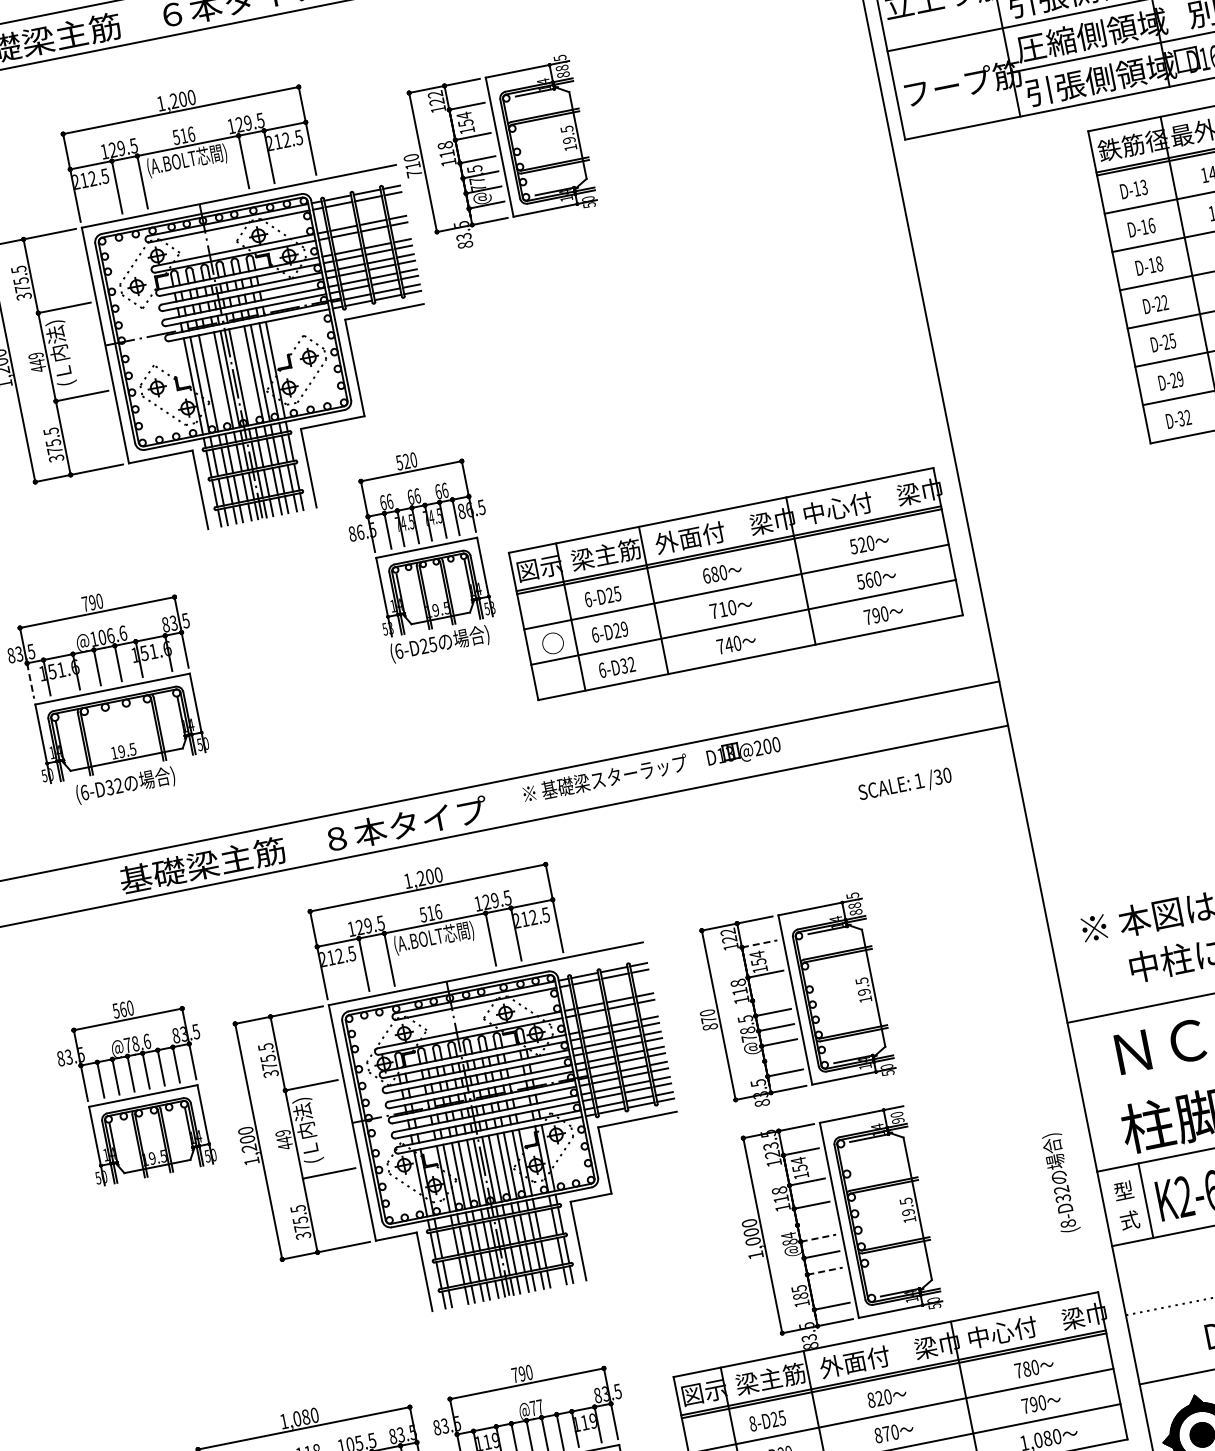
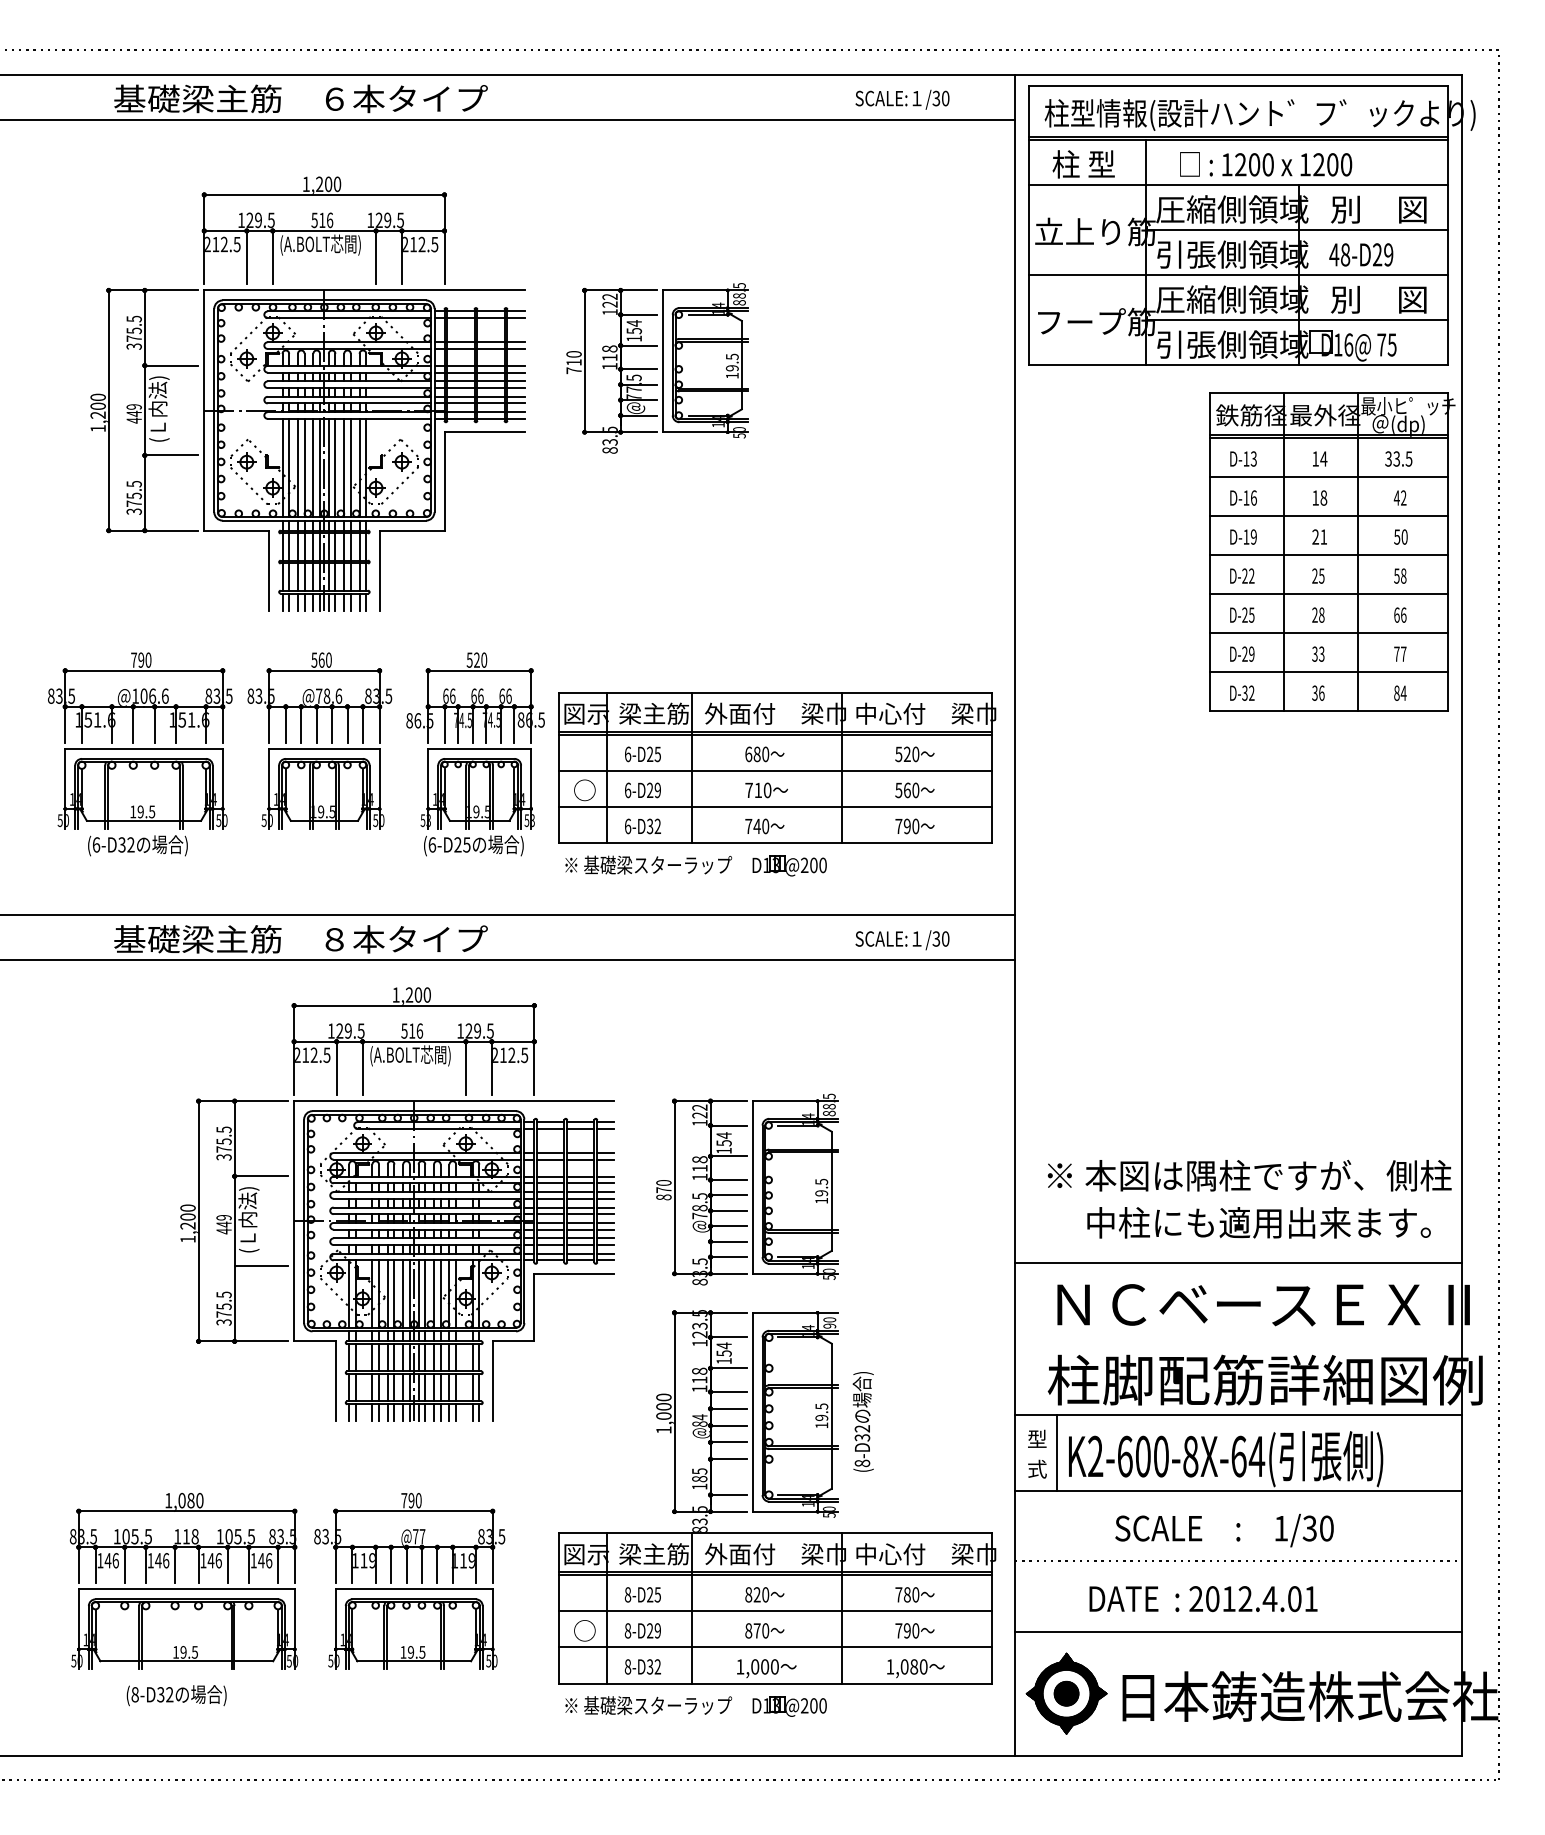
part: (495, 155) -> (657, 368), moved
text: (1158, 263) -> (1253, 536), D-18 -> D-19
line: (245, 375) -> (335, 467), added
line: (214, 381) -> (304, 467), added
part: (423, 554) -> (475, 754), moved
line: (31, 681) -> (65, 725), dashed -> solid
part: (651, 769) -> (695, 865), moved
text: (905, 785) -> (902, 940), moved
line: (760, 943) -> (729, 1125), dashed -> solid
line: (770, 997) -> (728, 1180), added
line: (782, 1057) -> (728, 1241), added
part: (136, 1088) -> (319, 740), moved
text: (1060, 1182) -> (862, 1421), moved
line: (815, 1221) -> (728, 1408), added
line: (819, 1237) -> (729, 1425), dashed -> solid
line: (825, 1271) -> (729, 1459), dashed -> solid

